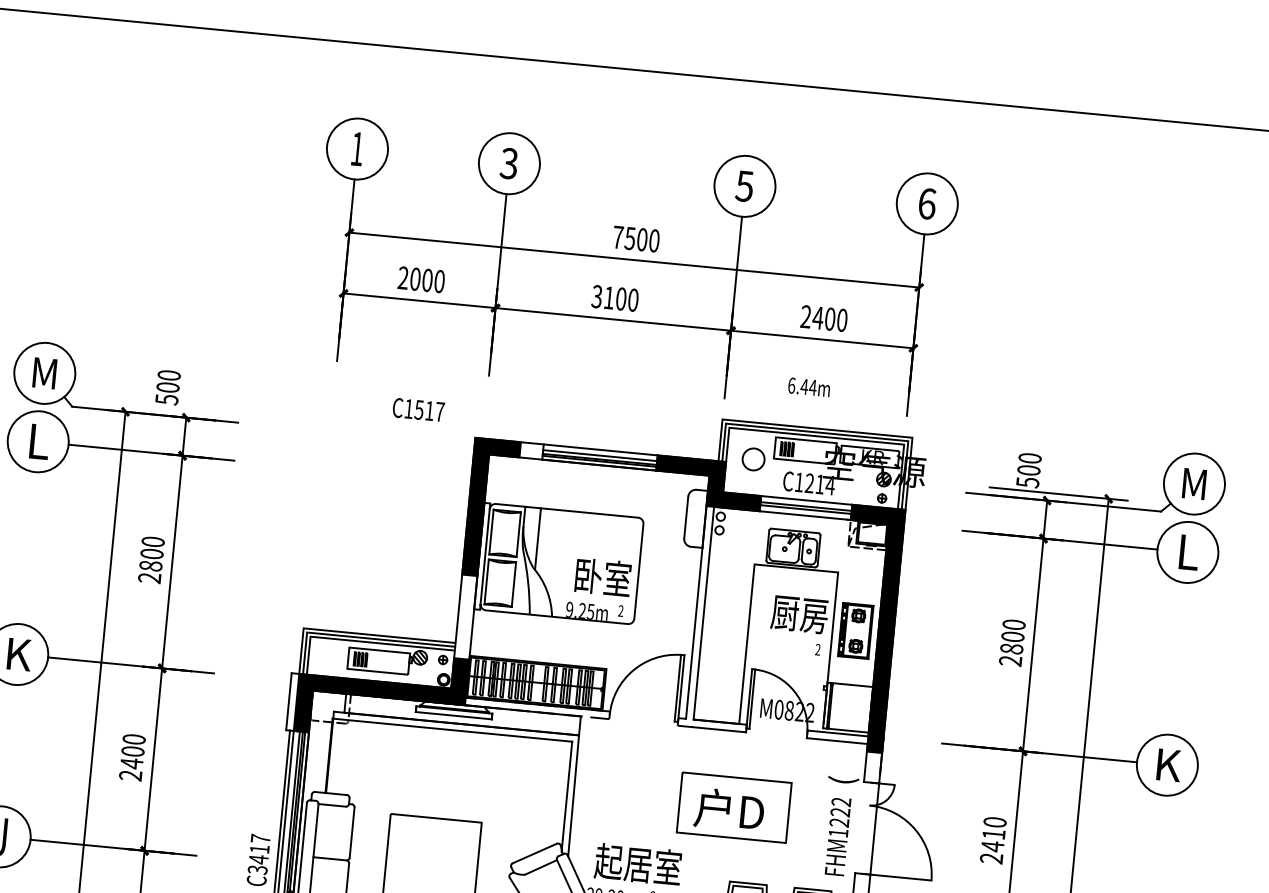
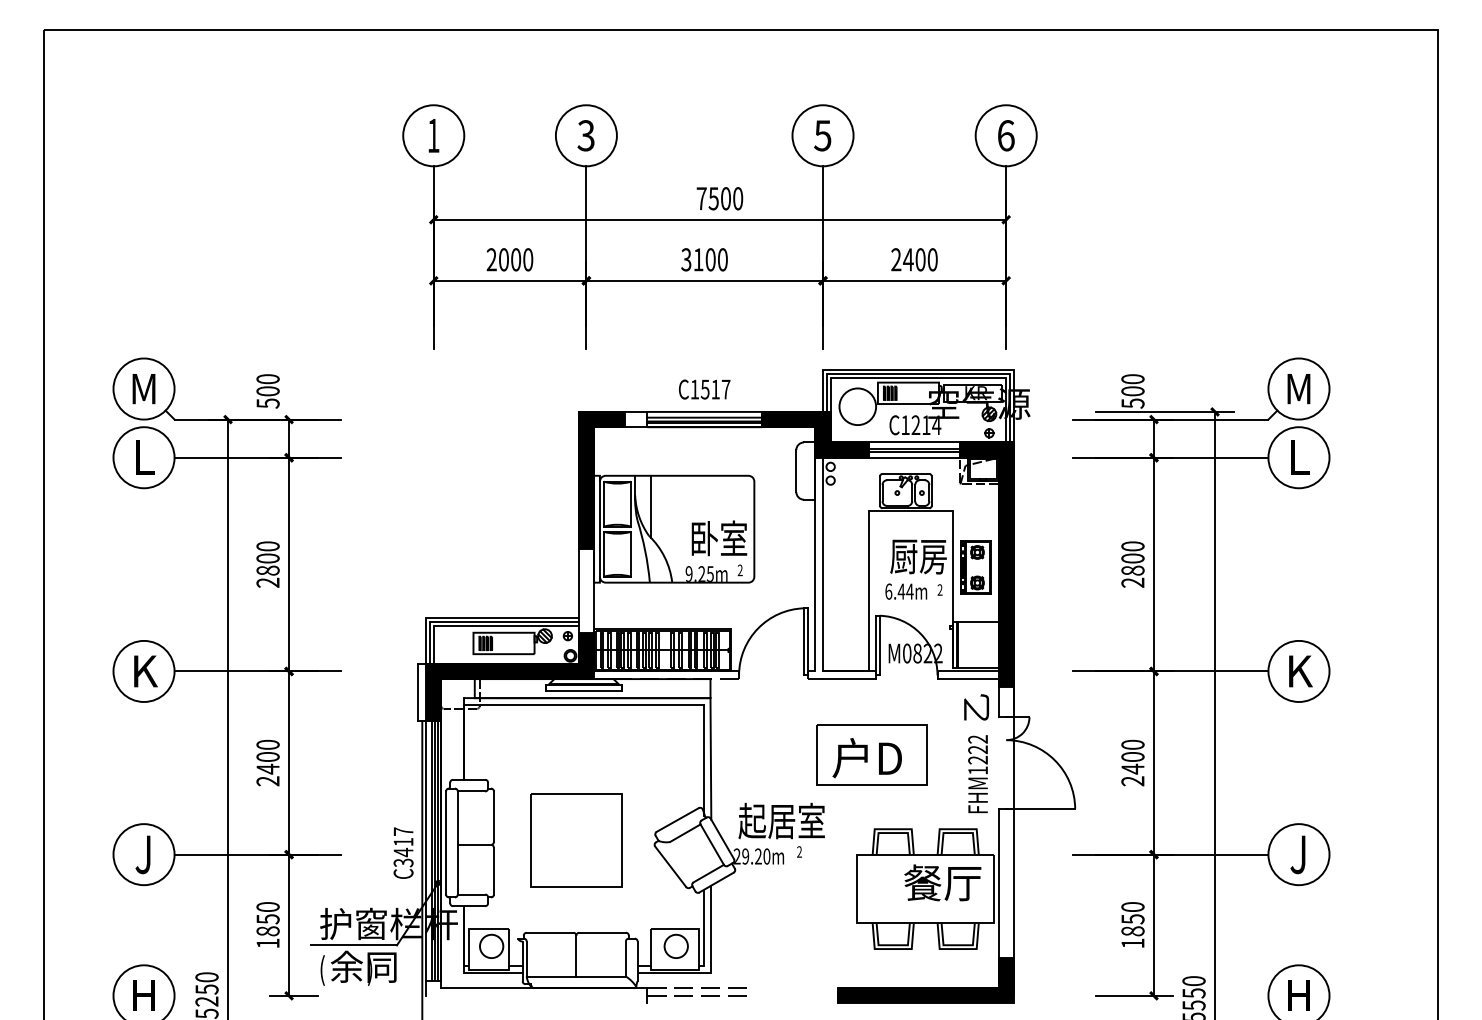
text: (809, 387) -> (906, 591), moved
text: (418, 409) -> (704, 389), moved
circle: (753, 459) -> (857, 406), size x1.67
text: (843, 770) -> (977, 707), ( -> 乙
text: (993, 833) -> (1132, 756), 2410 -> 2400

